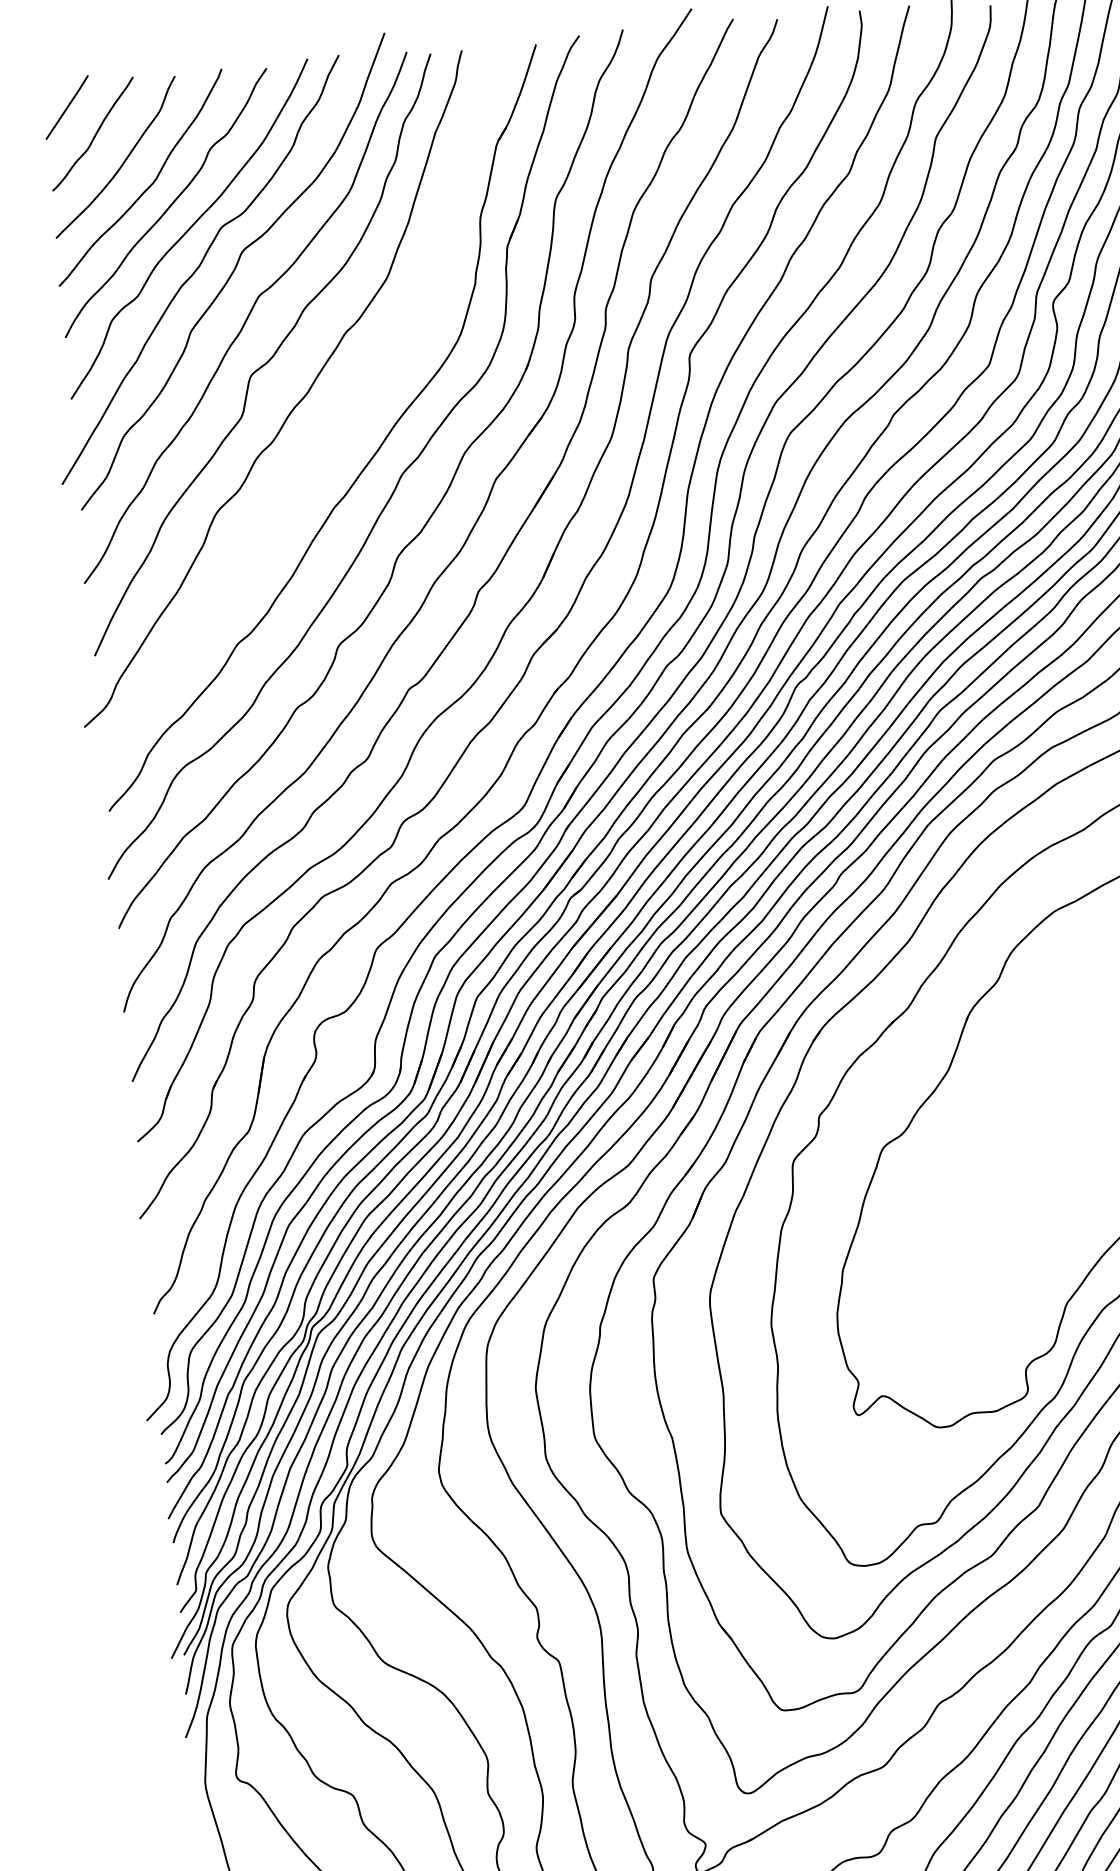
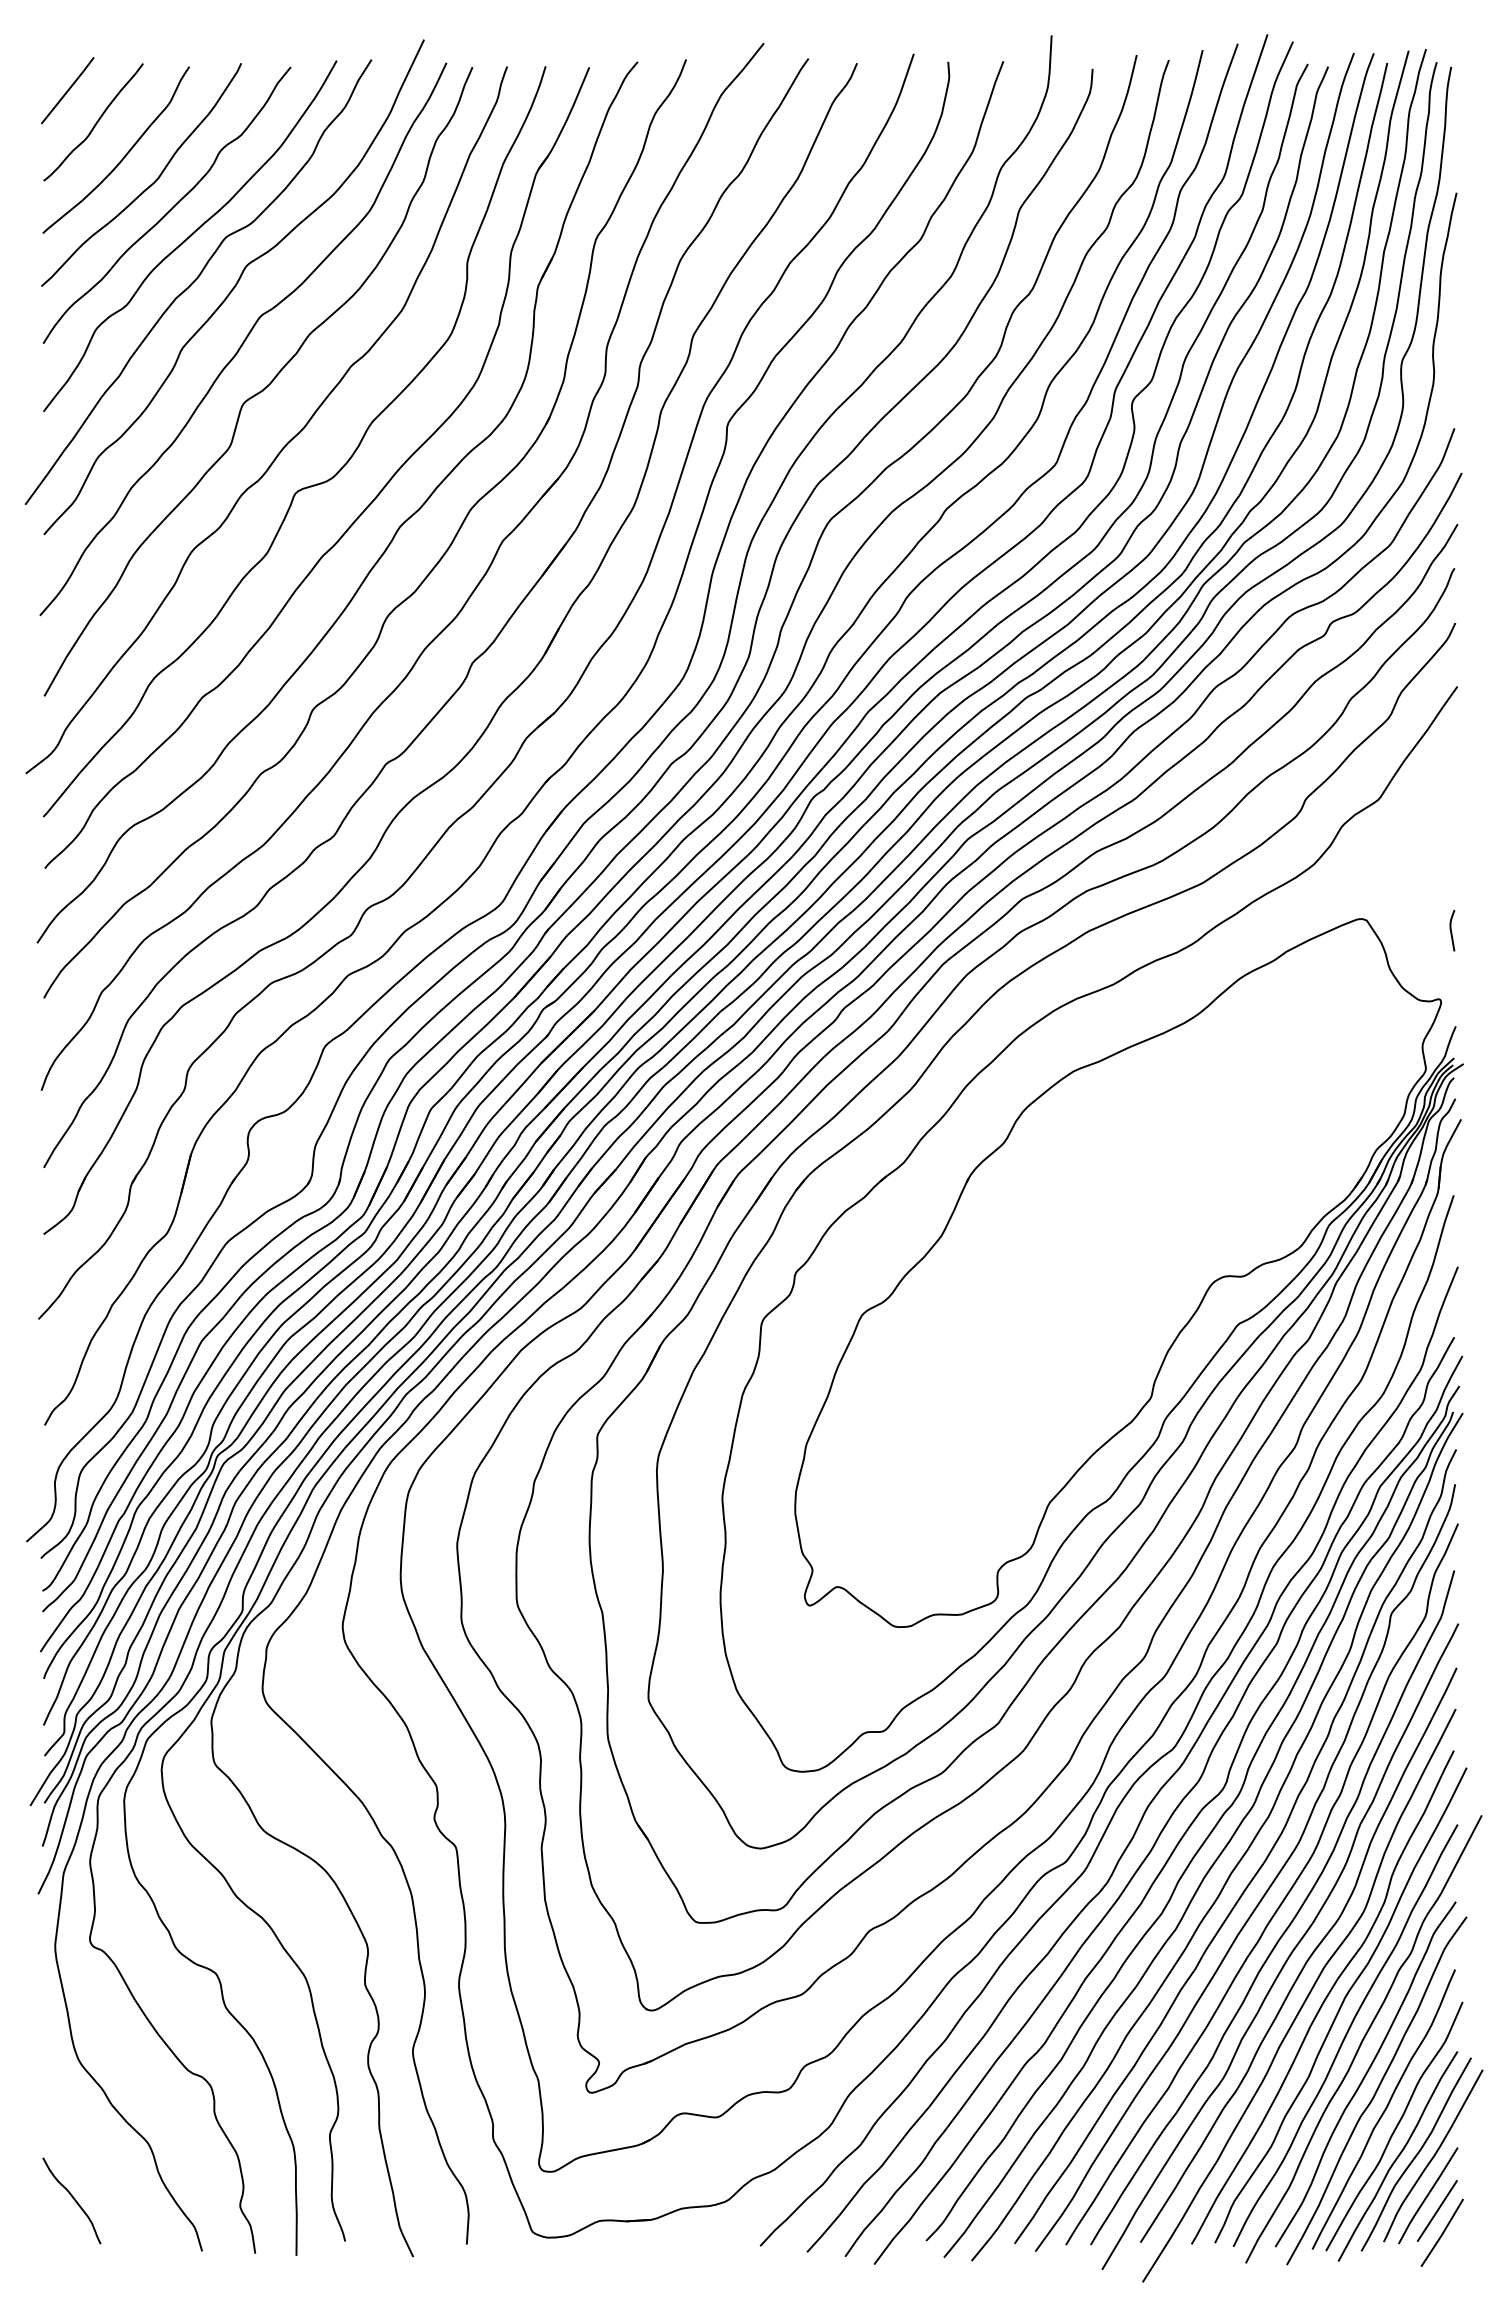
curve: (314, 445) -> (306, 486), added

